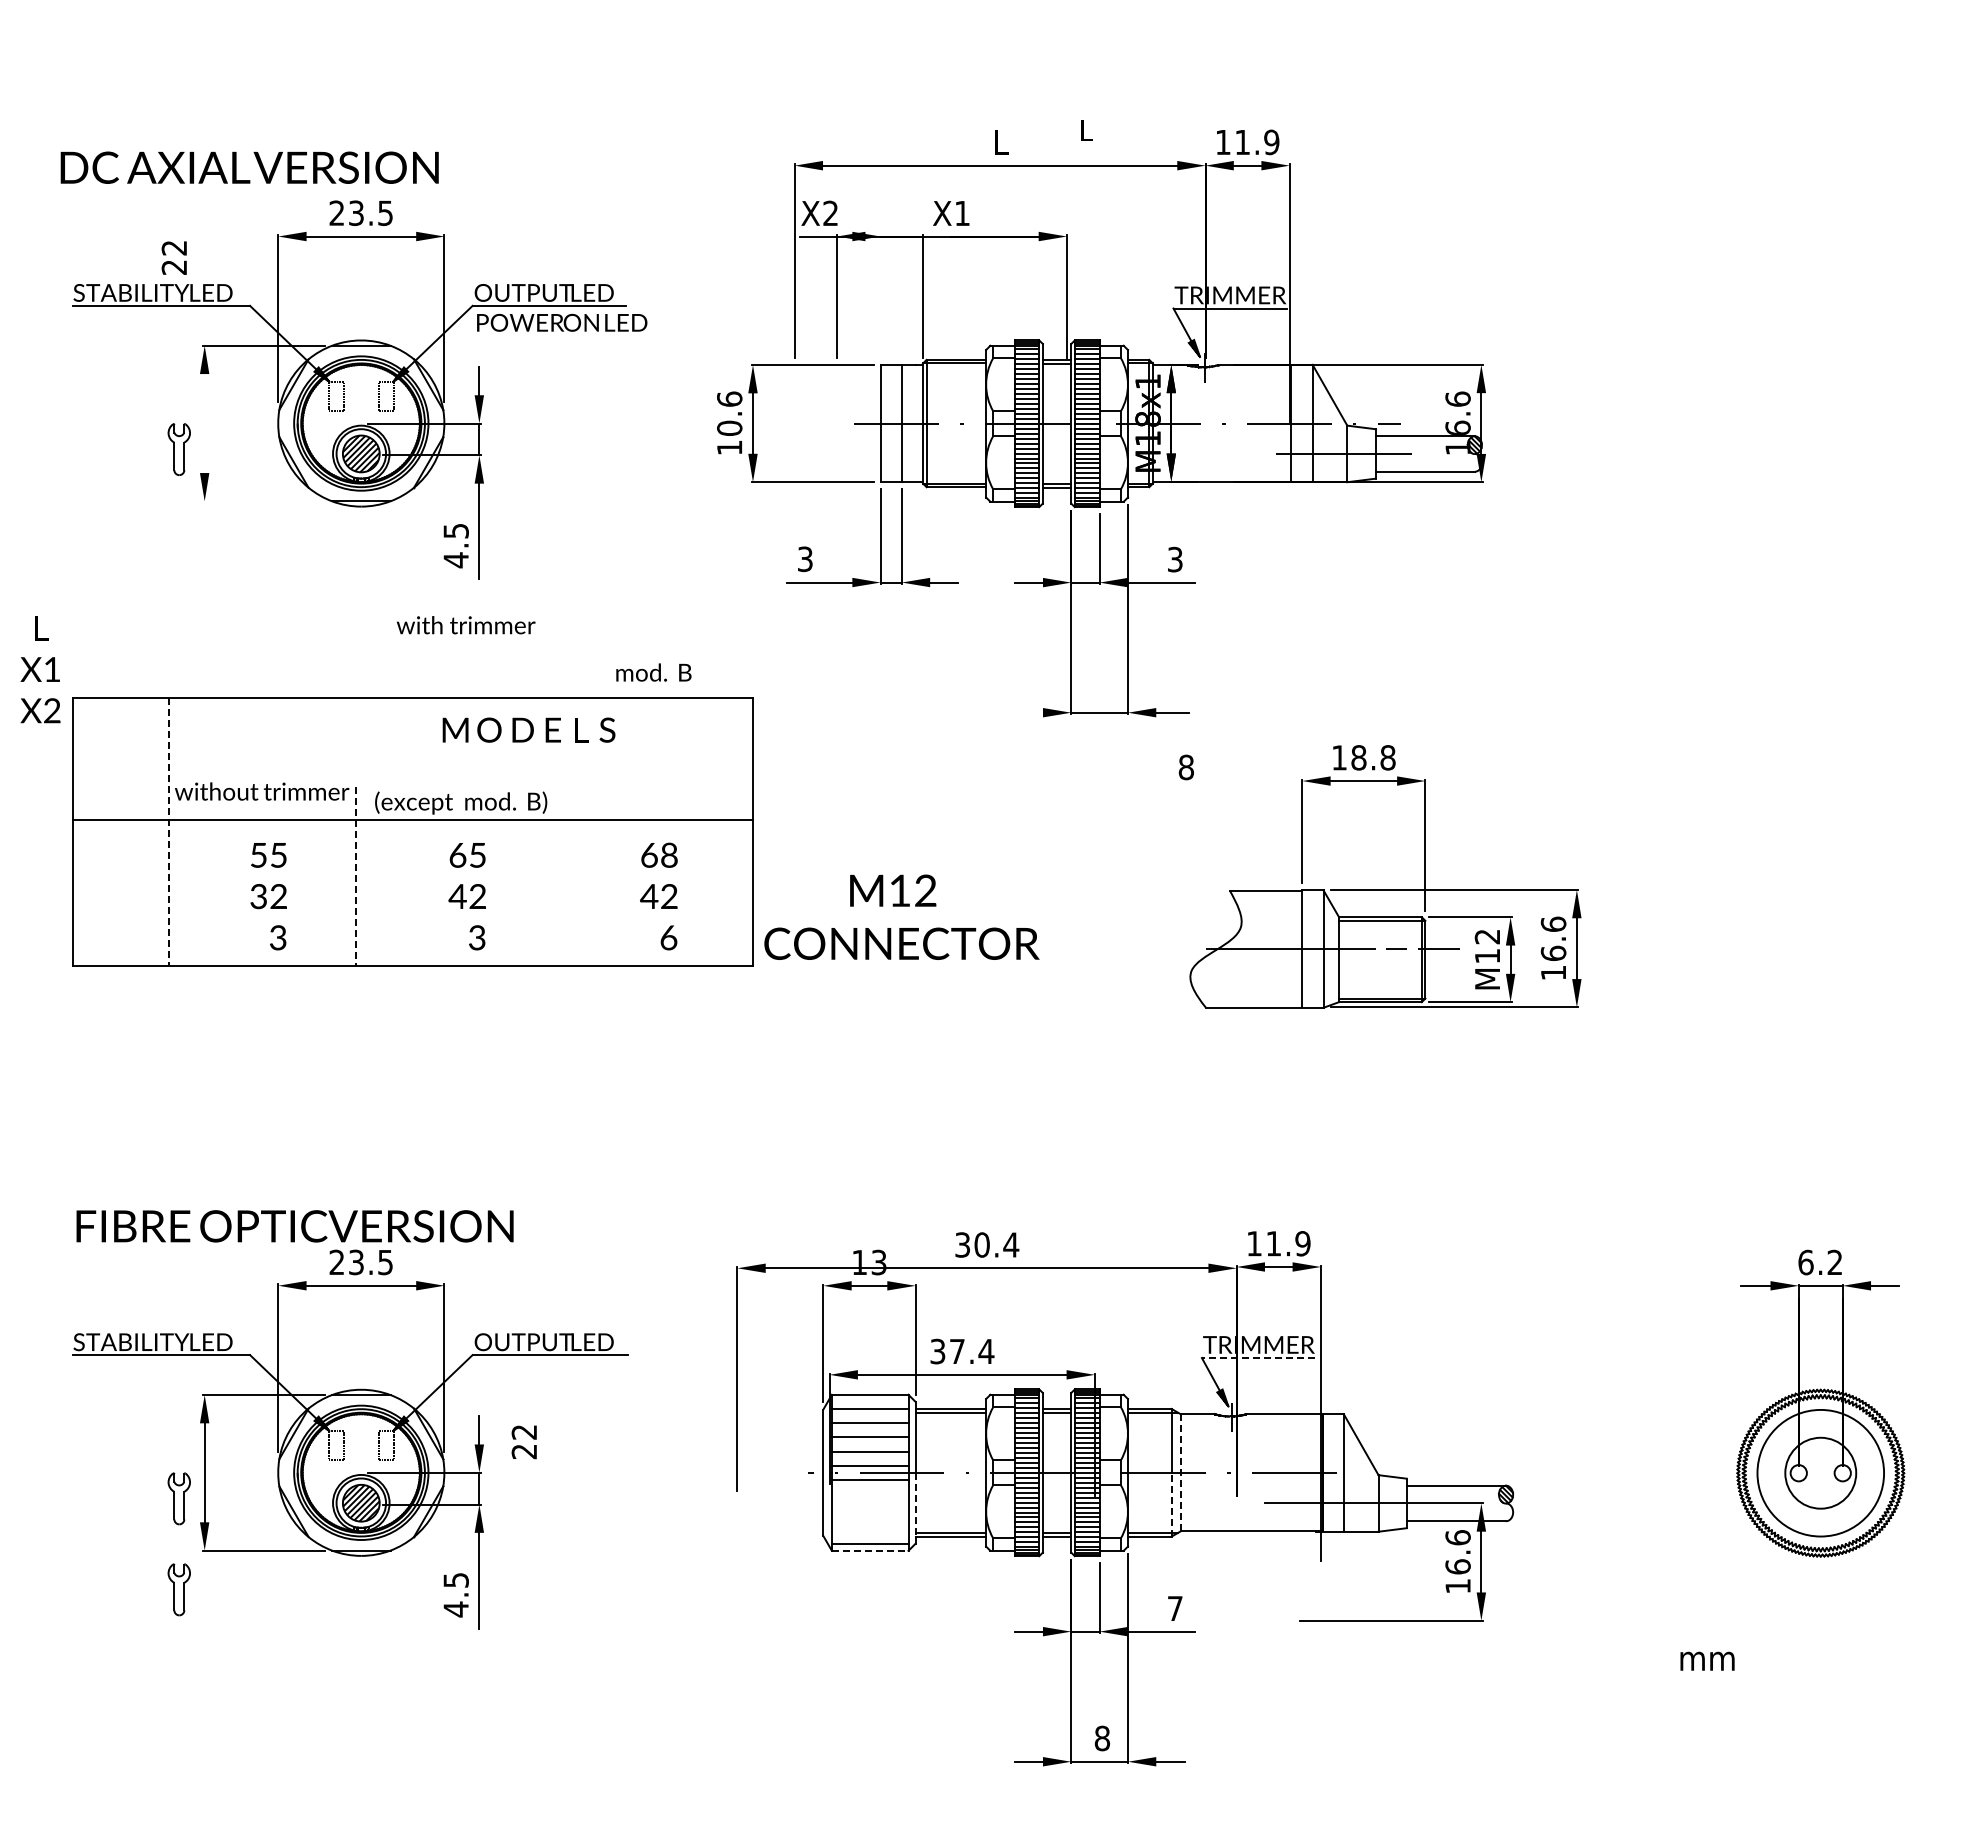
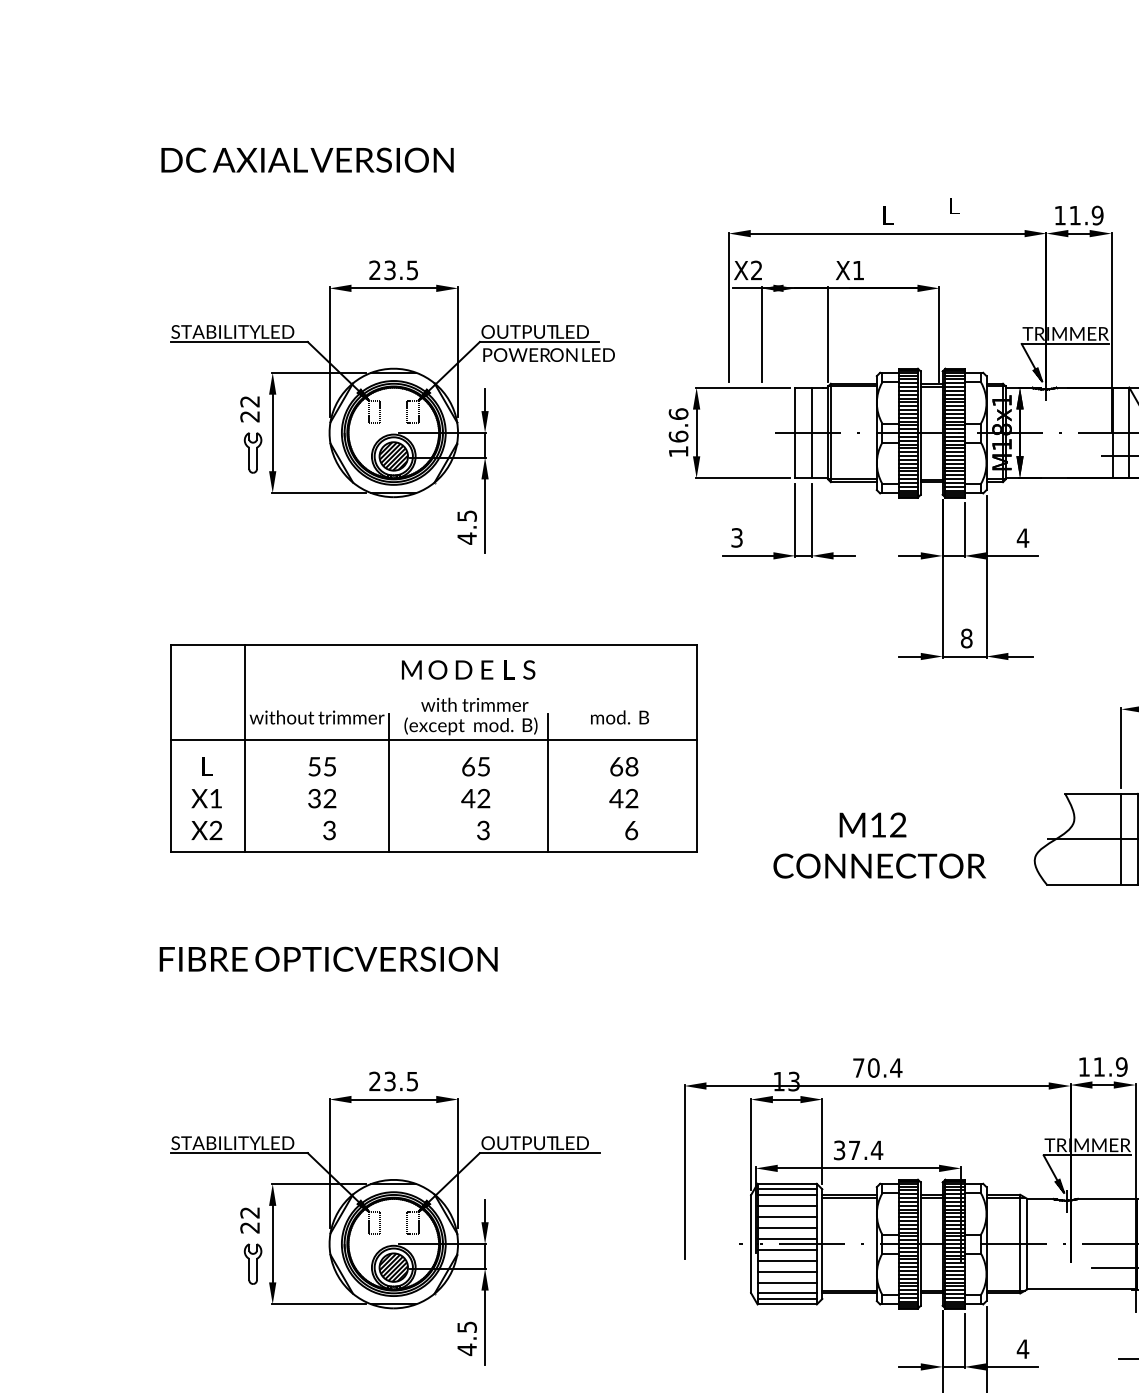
text: (249, 167) -> (307, 160), moved
text: (173, 257) -> (249, 408), moved
line: (204, 423) -> (272, 432), added
text: (729, 427) -> (678, 436), 10.6 -> 16.6
line: (264, 501) -> (318, 493), added
text: (1175, 559) -> (1023, 538), 3 -> 4
text: (466, 625) -> (475, 705), moved
text: (40, 669) -> (206, 798), moved
text: (653, 672) -> (619, 717), moved
line: (1028, 712) -> (909, 656), added
text: (528, 729) -> (468, 669), moved
text: (1185, 767) -> (966, 638), moved
line: (169, 831) -> (245, 748), dashed -> solid
line: (560, 875) -> (547, 782), added
line: (355, 876) -> (389, 783), dashed -> solid
text: (901, 916) -> (879, 844), moved
text: (294, 1226) -> (328, 959), moved
text: (962, 1244) -> (858, 1067), 30.4 -> 70.4
line: (1258, 1358) -> (1087, 1155), dashed -> solid
line: (869, 1401) -> (786, 1189), added
text: (523, 1442) -> (249, 1220), moved
line: (1180, 1472) -> (1027, 1243), dashed -> solid
line: (869, 1494) -> (786, 1260), added
line: (915, 1504) -> (822, 1268), dashed -> solid
line: (1171, 1504) -> (1020, 1268), dashed -> solid
line: (869, 1508) -> (786, 1271), added
line: (869, 1522) -> (786, 1282), added
line: (869, 1536) -> (786, 1293), added
line: (870, 1550) -> (787, 1304), dashed -> solid
part: (178, 1589) -> (252, 1334), removed
text: (1175, 1608) -> (1023, 1349), 7 -> 4

